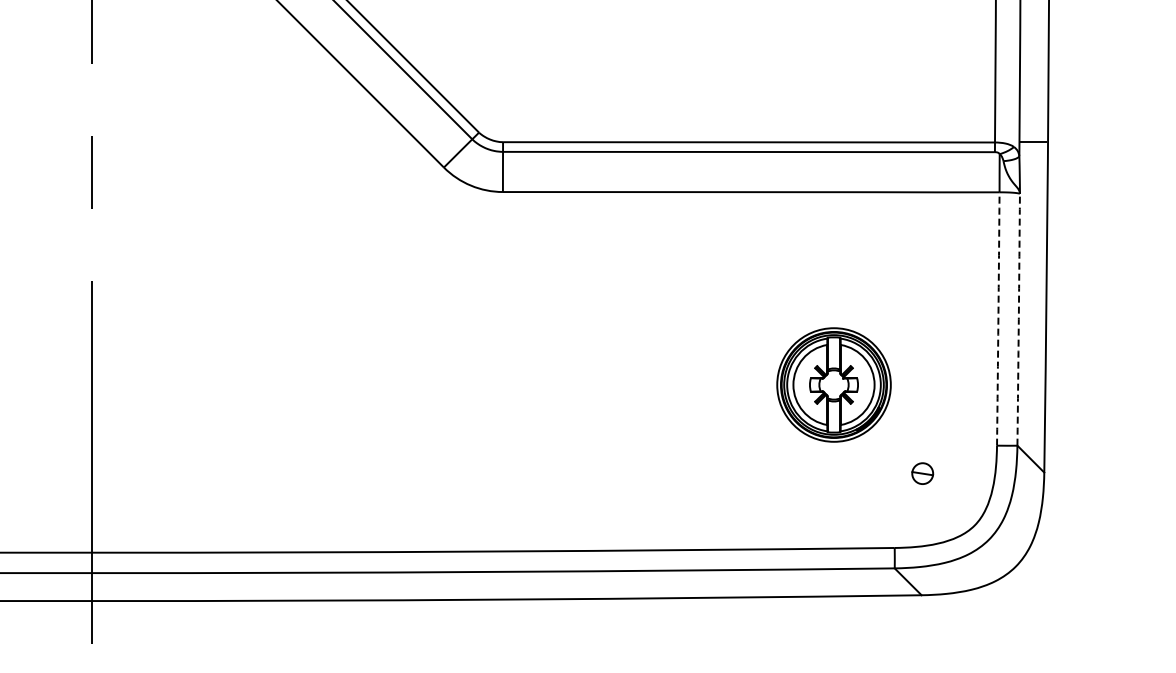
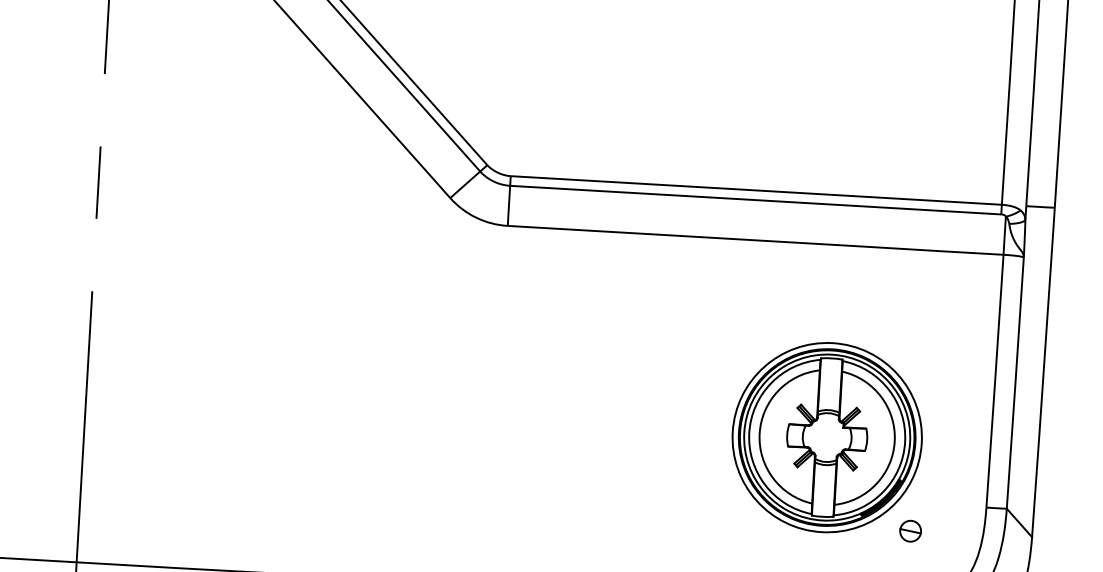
arc: (998, 319) -> (995, 381), dashed -> solid
arc: (1018, 319) -> (1015, 382), dashed -> solid
part: (833, 384) -> (826, 437), size x1.67

